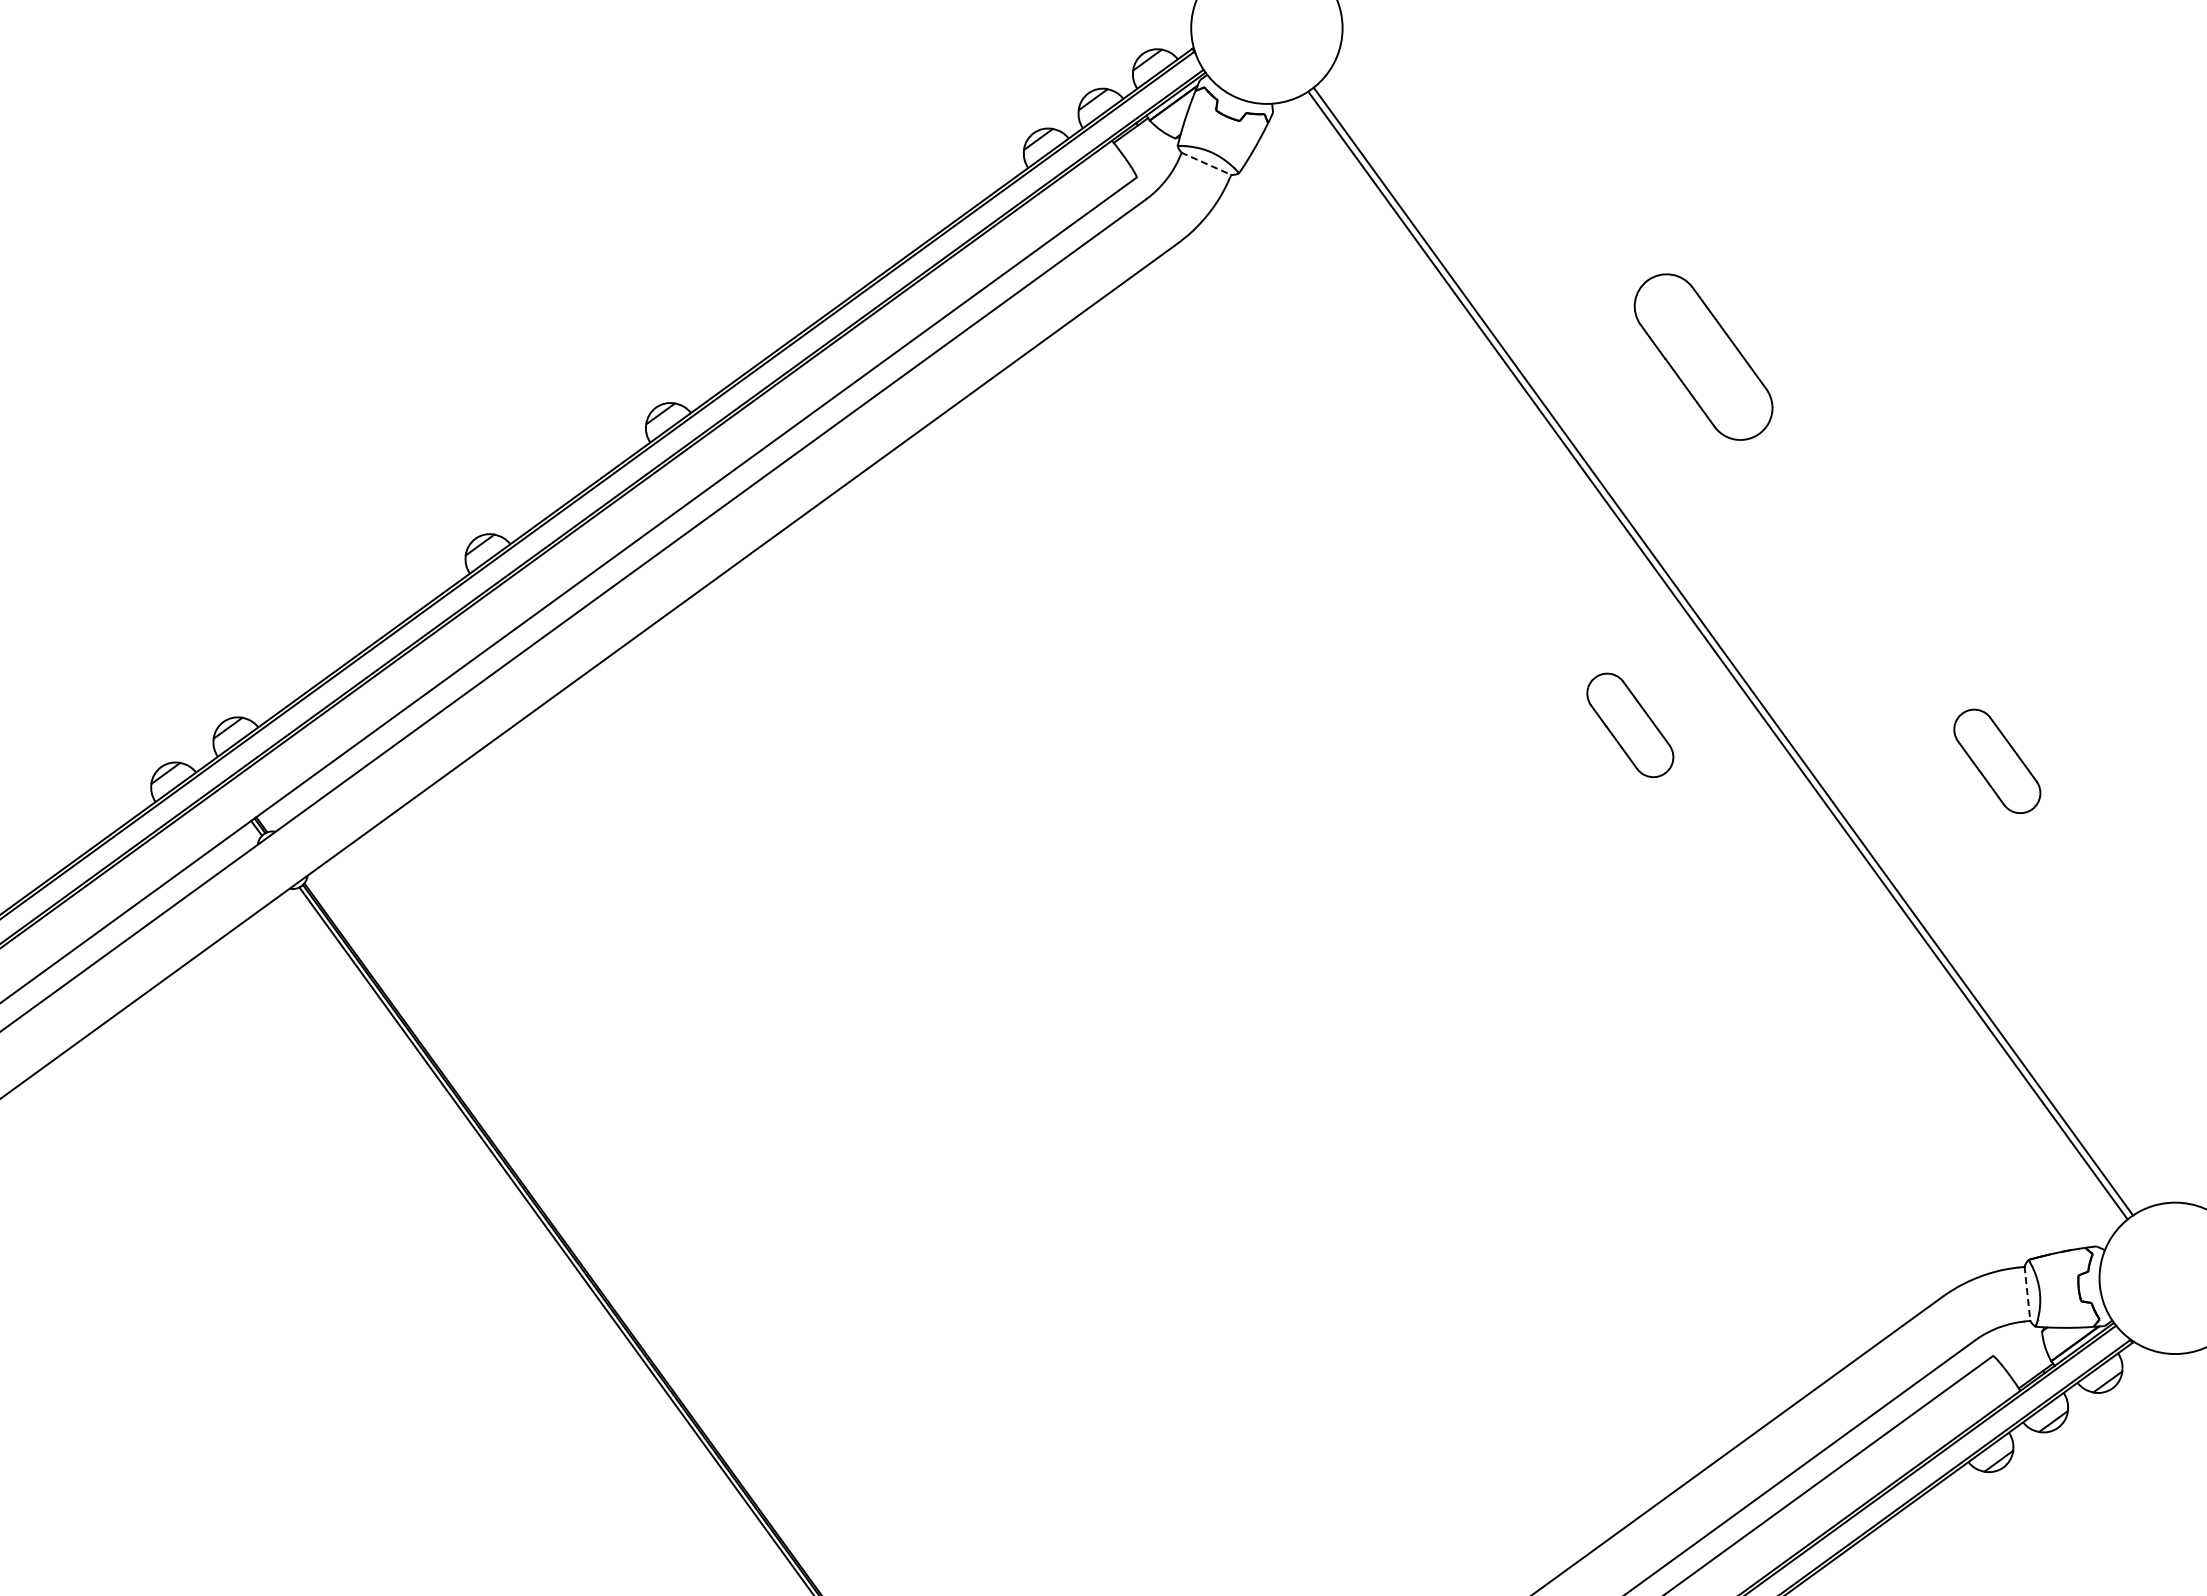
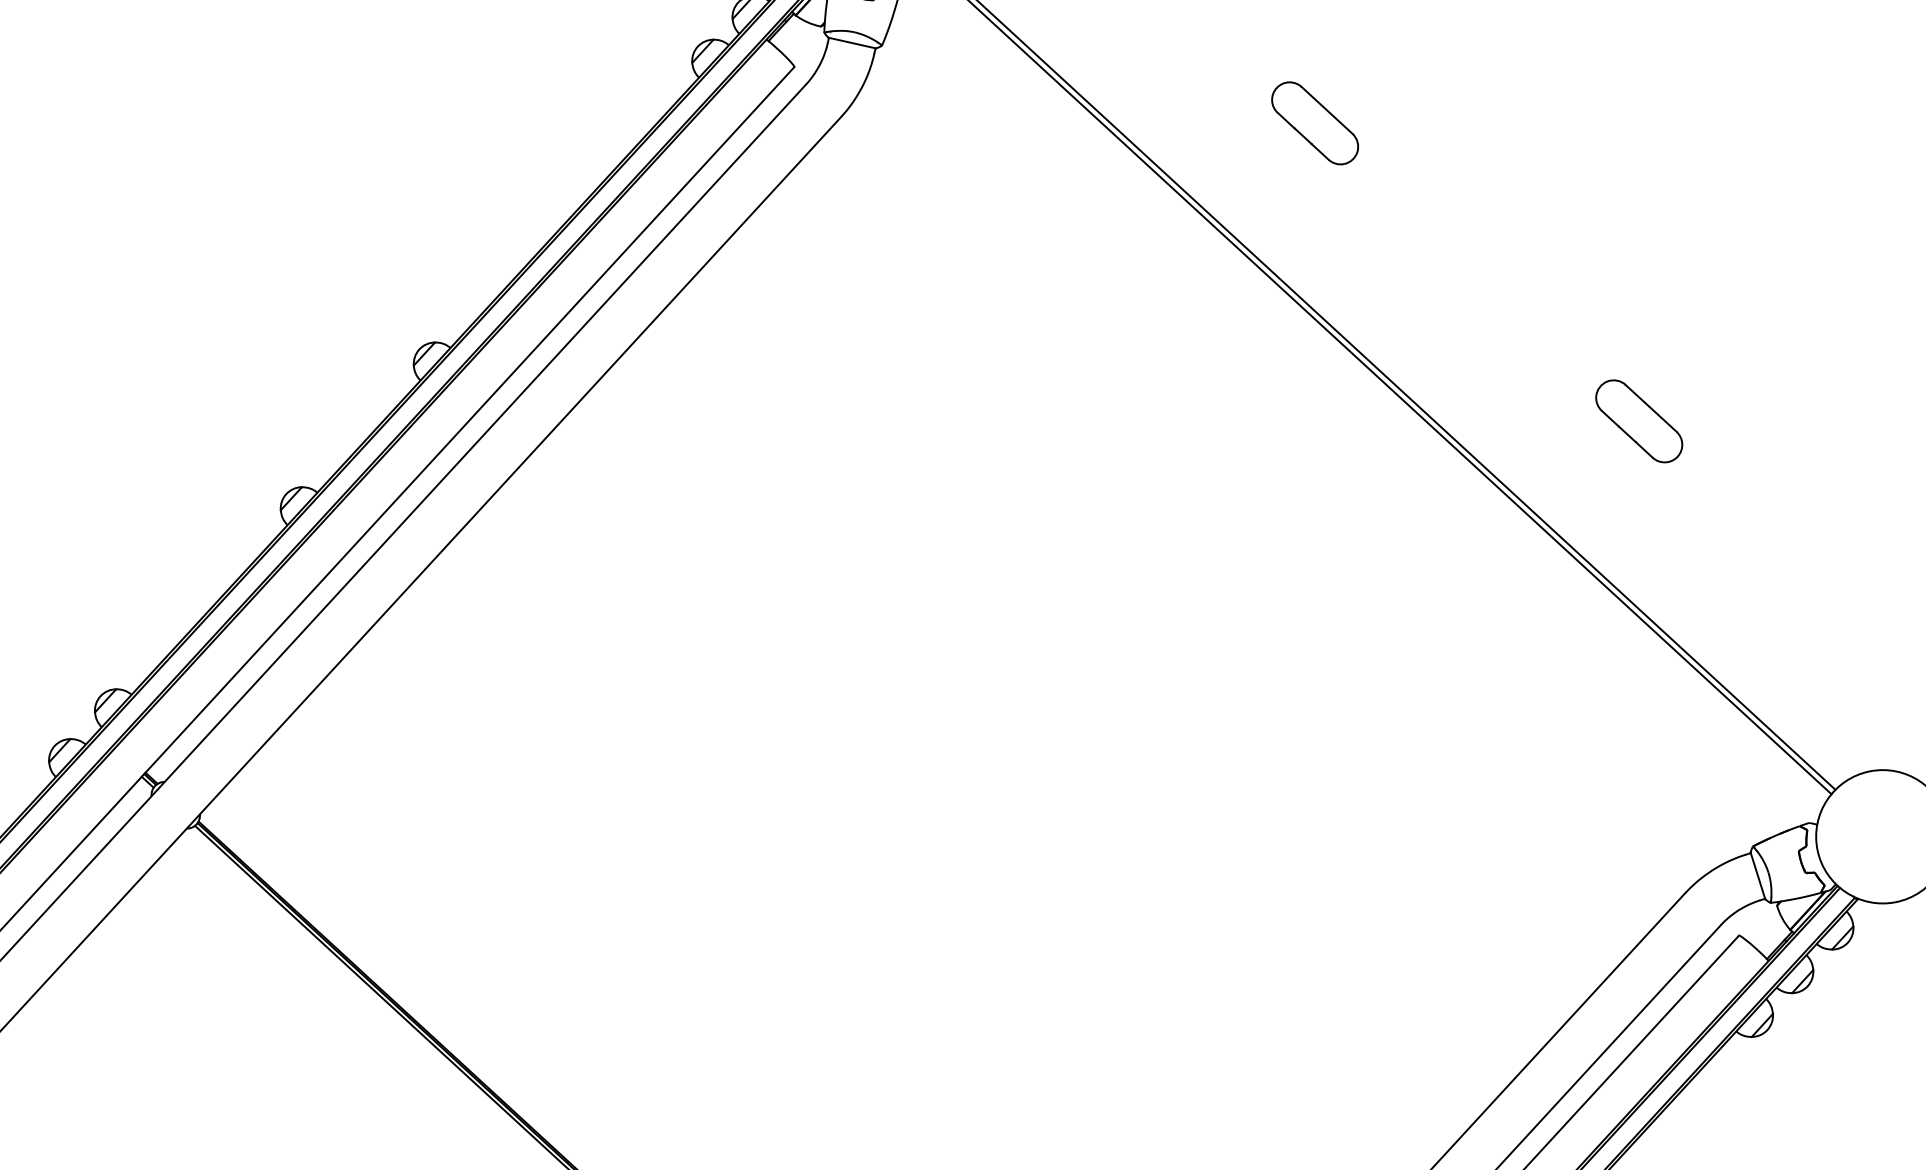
line: (1206, 163) -> (852, 42), dashed -> solid
part: (1703, 356) -> (1314, 122), size x0.62
part: (1630, 725) -> (1316, 454), removed
line: (2027, 1293) -> (1757, 875), dashed -> solid

